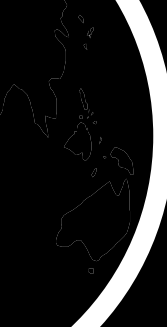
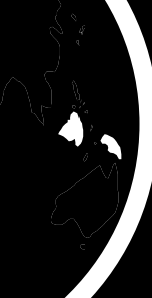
fill: (77, 140) -> (70, 128), removed
fill: (121, 160) -> (110, 146), removed

